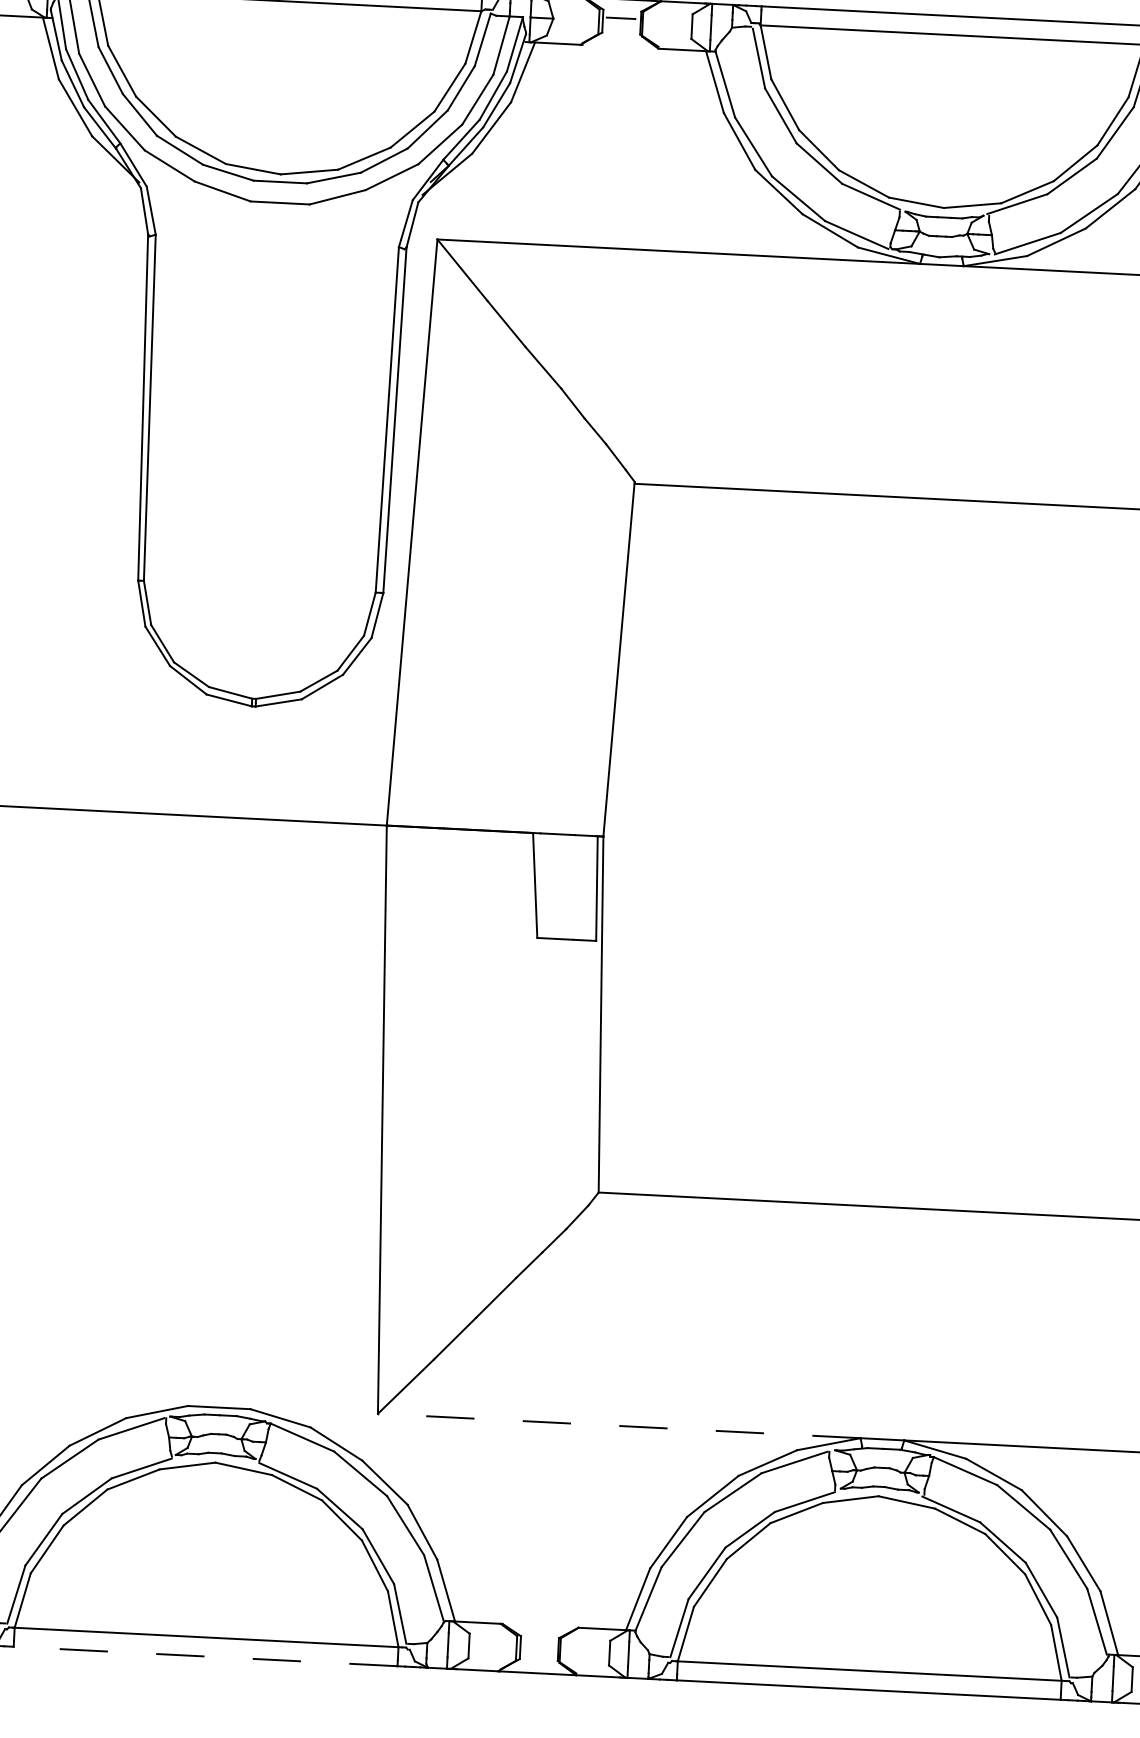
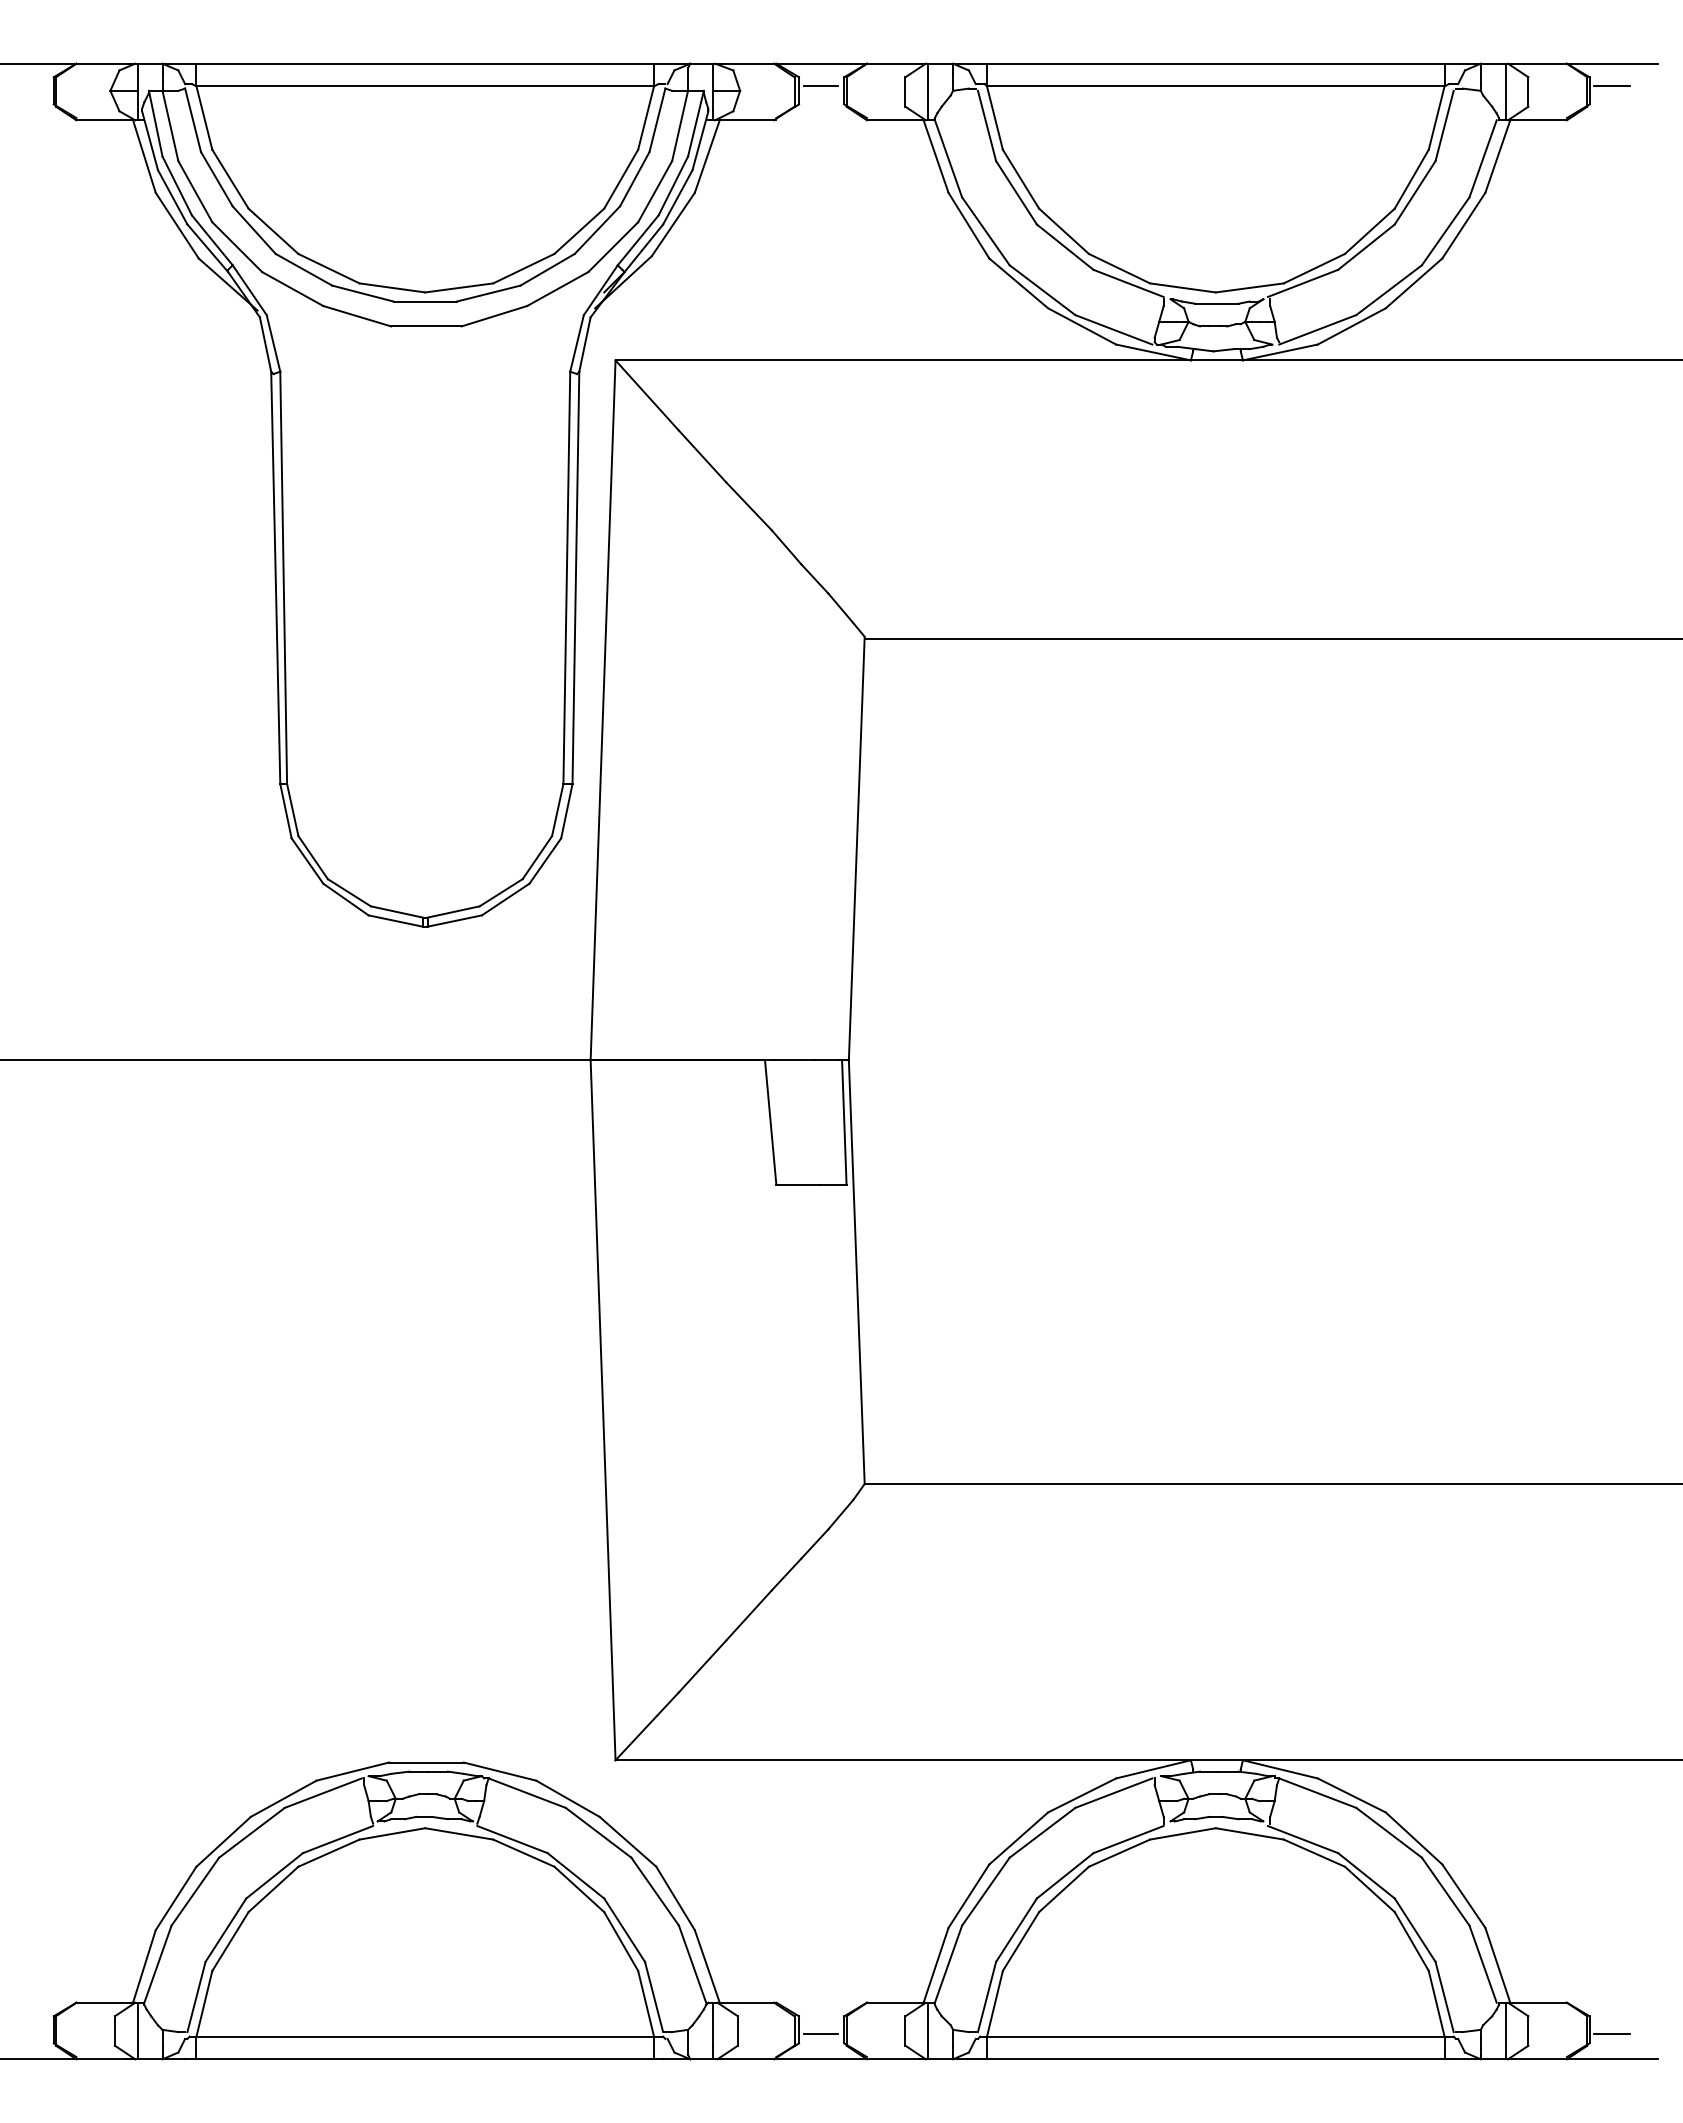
line: (619, 1426) -> (903, 1760), dashed -> solid
line: (538, 1652) -> (820, 2034), added
line: (205, 1656) -> (425, 2059), dashed -> solid

